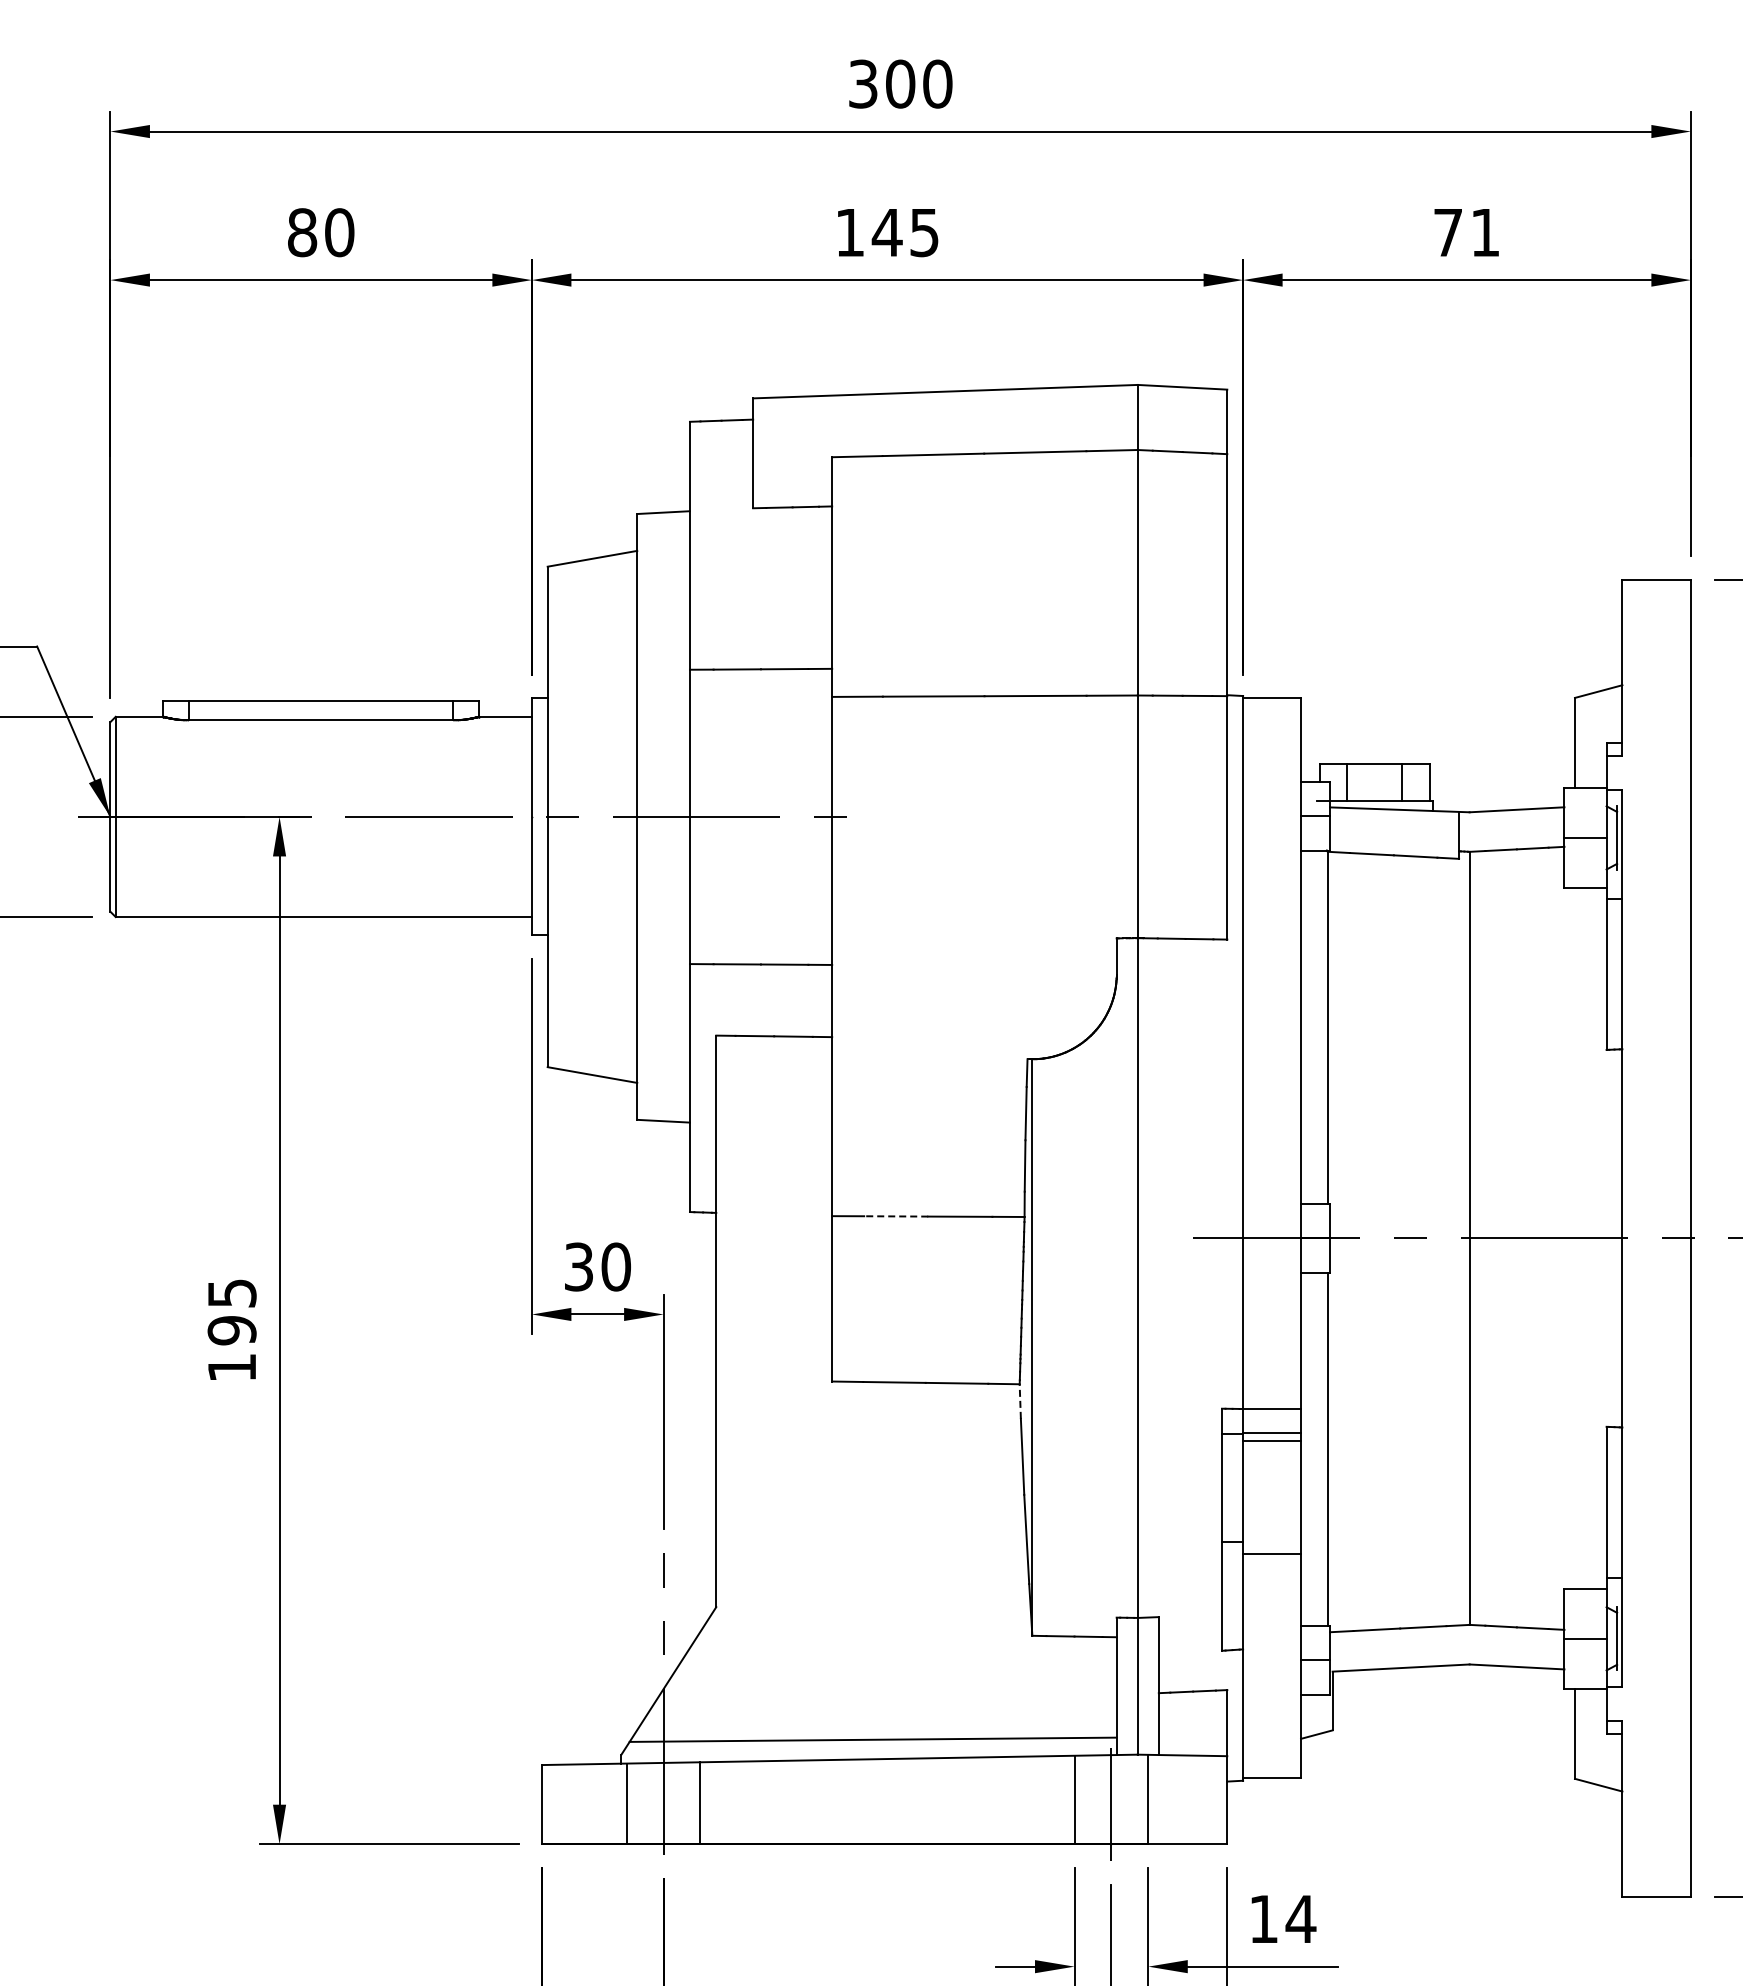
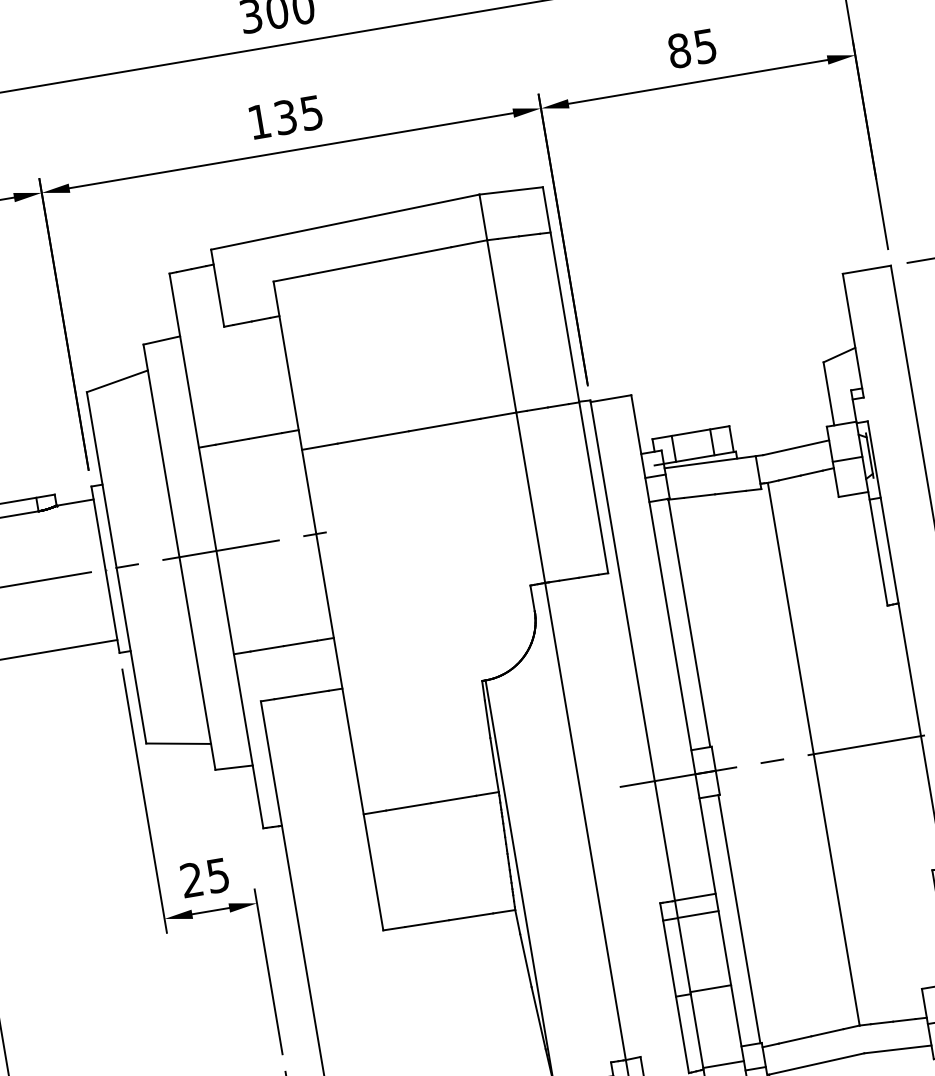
text: (886, 232) -> (285, 117), 145 -> 135
text: (1466, 232) -> (692, 48), 71 -> 85
line: (895, 1216) -> (408, 807), dashed -> solid
text: (597, 1266) -> (204, 877), 30 -> 25
line: (1020, 1401) -> (517, 922), dashed -> solid
line: (1272, 1440) -> (711, 988), moved
line: (1272, 1554) -> (723, 1064), moved

